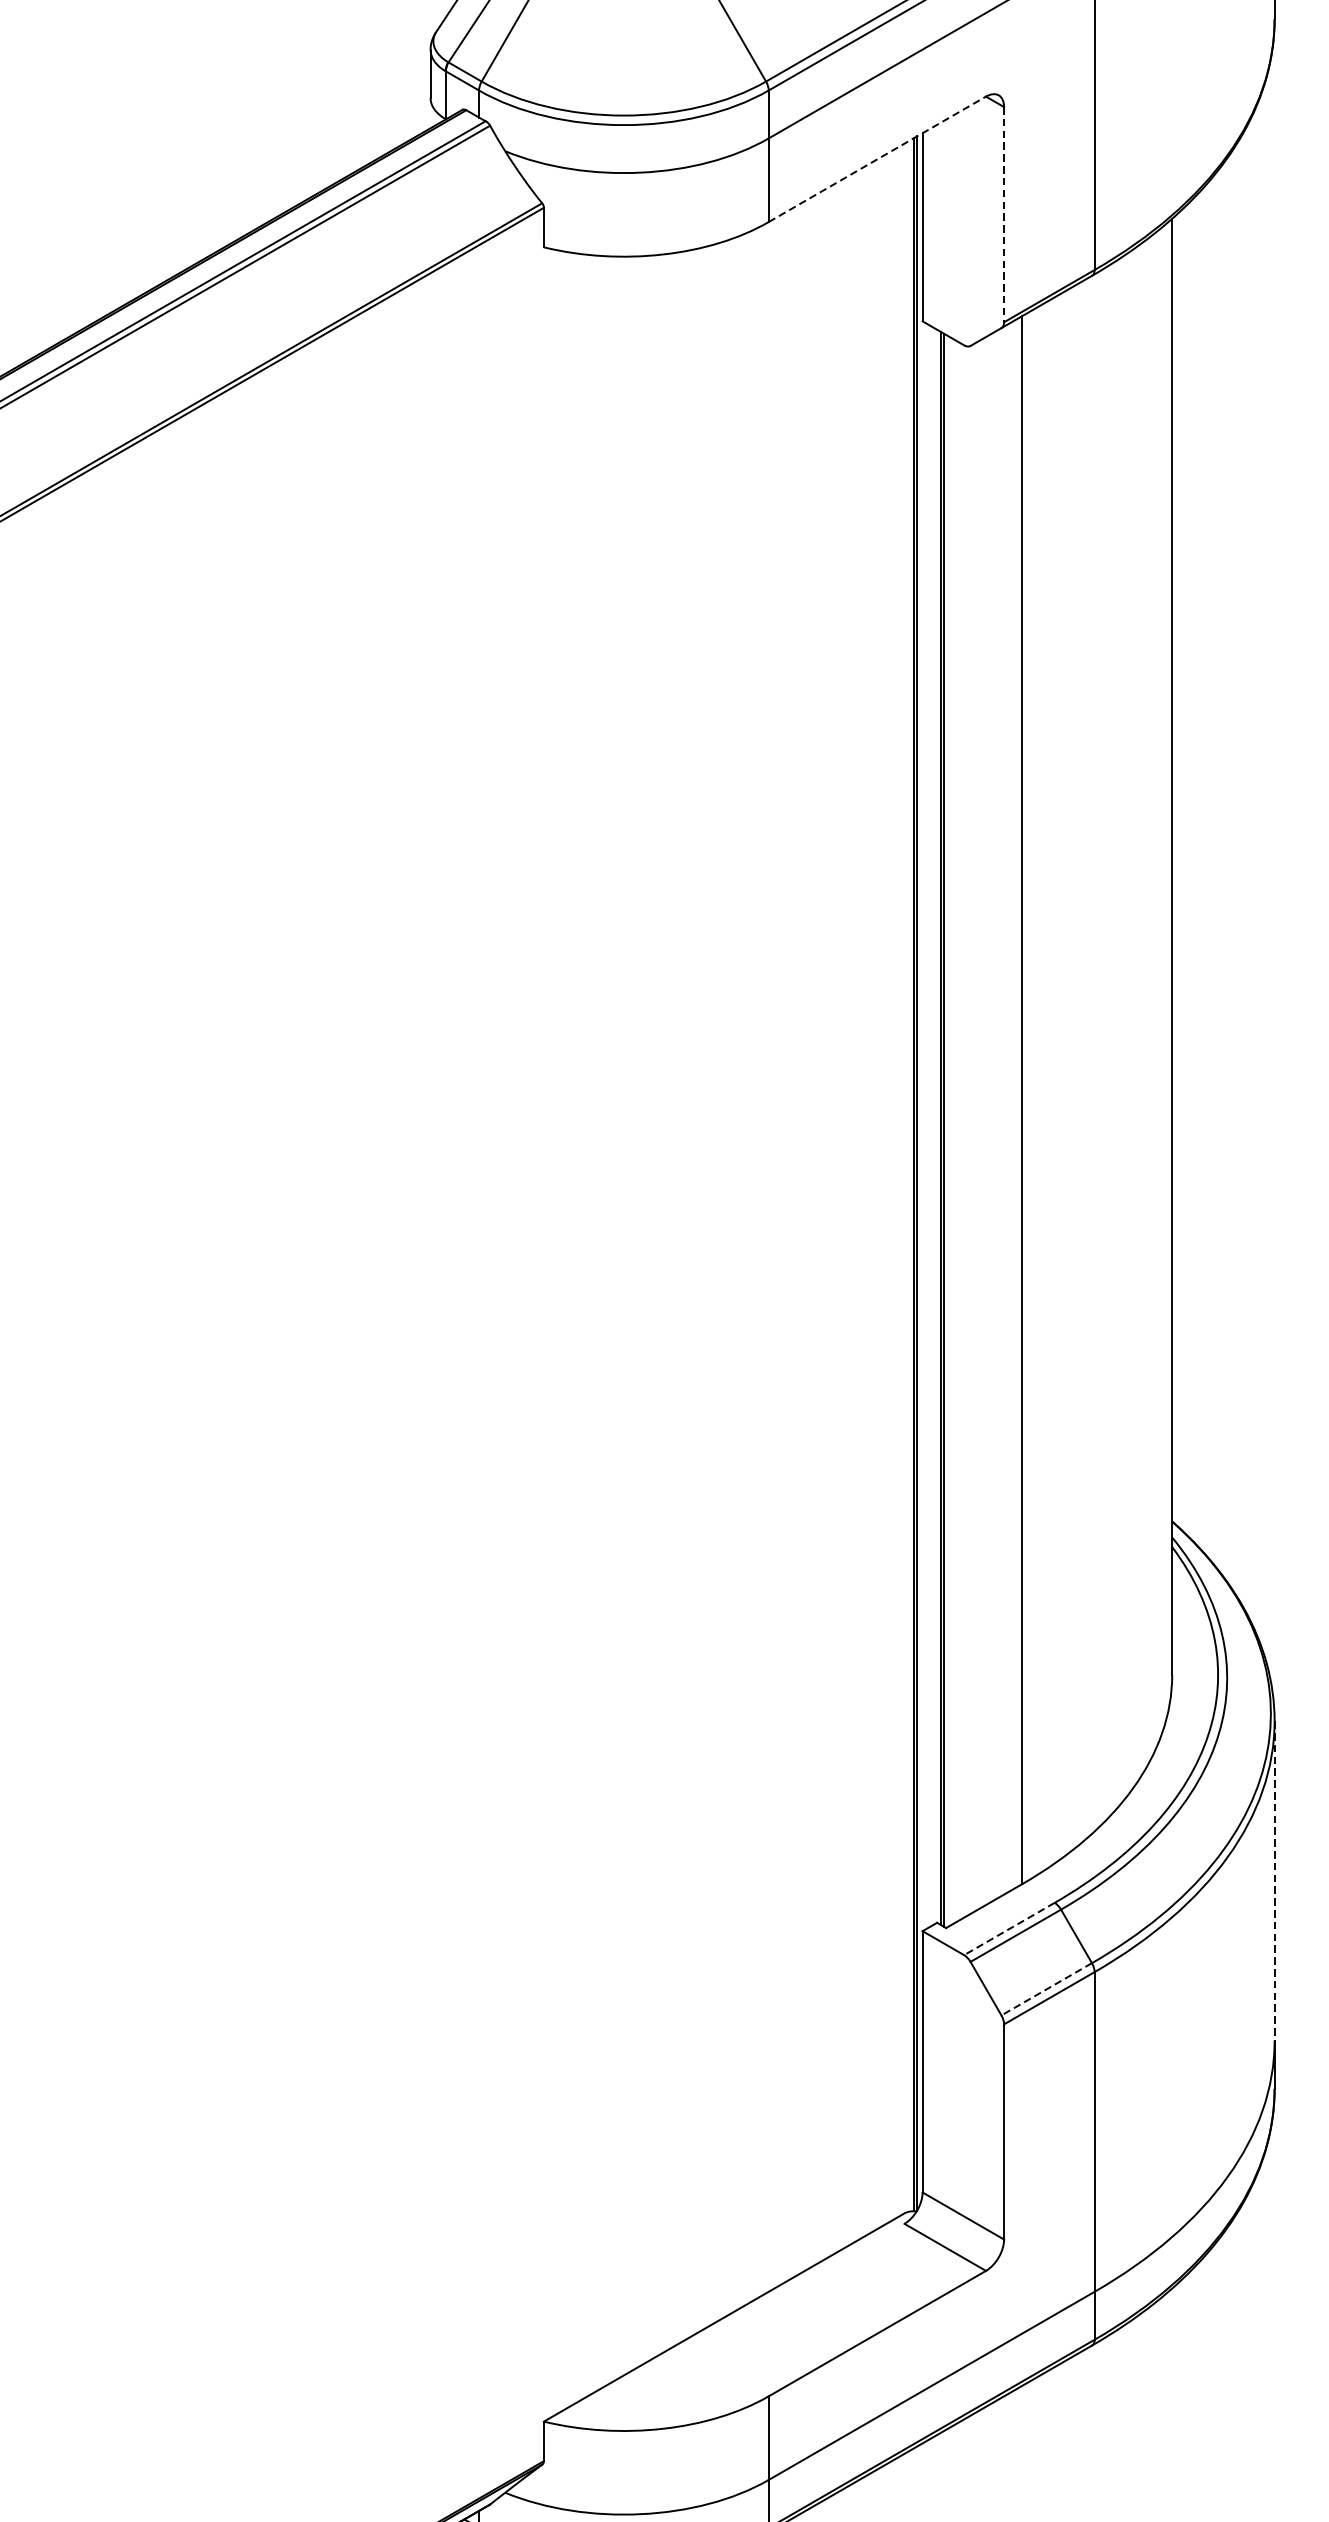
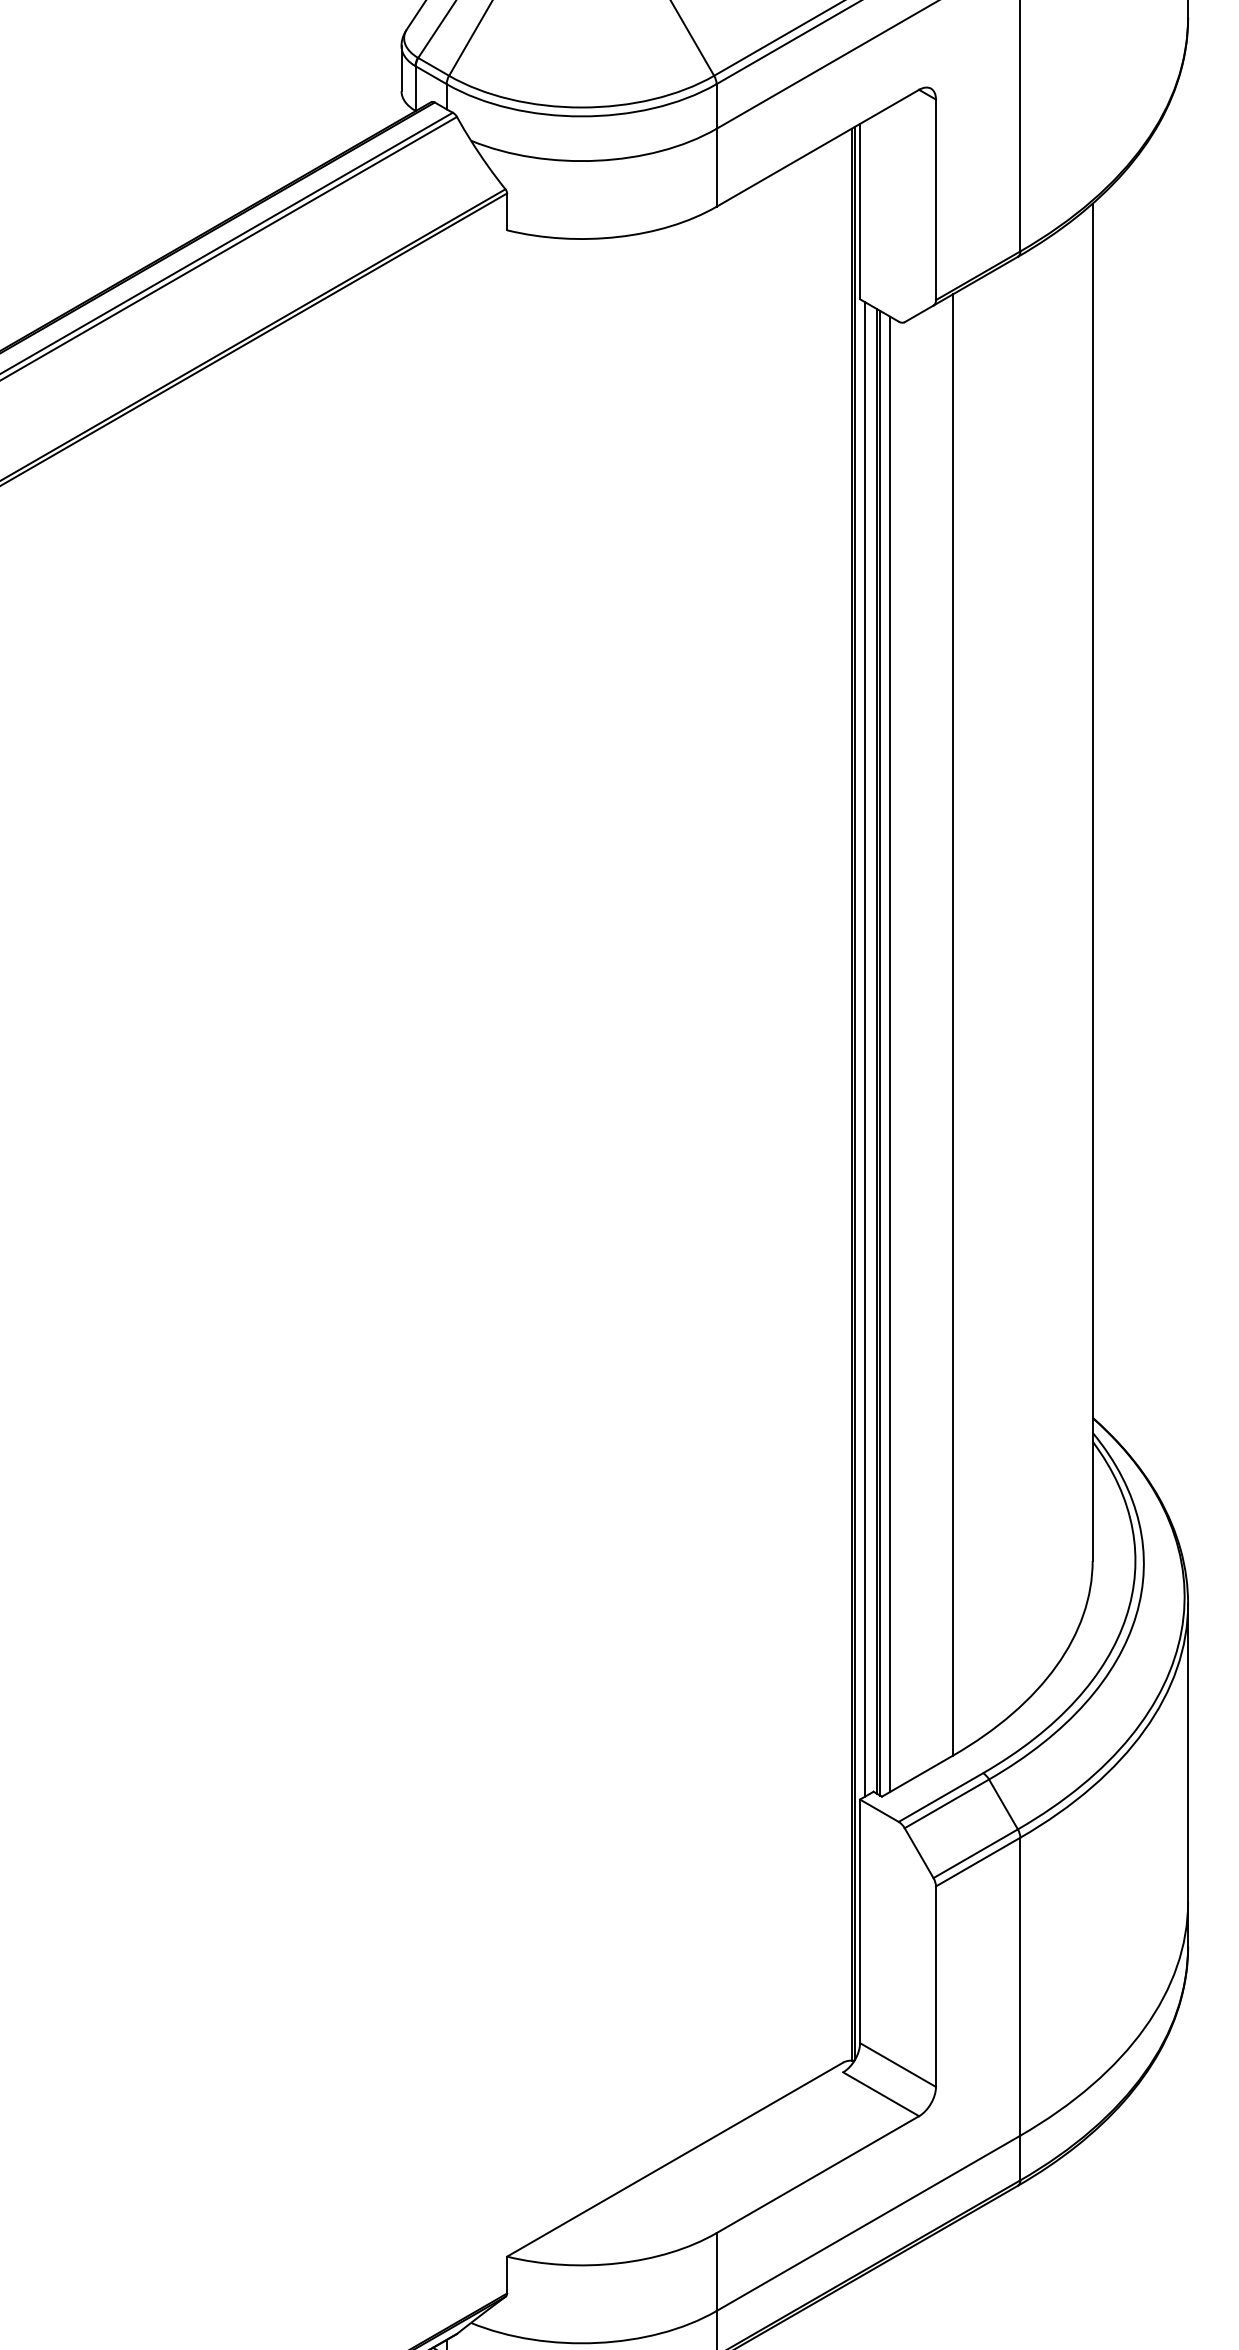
line: (876, 159) -> (817, 148), dashed -> solid
line: (1004, 215) -> (936, 200), dashed -> solid
line: (928, 1126) -> (865, 1049), added
line: (955, 1130) -> (890, 1053), added
line: (1275, 1880) -> (1188, 1752), dashed -> solid
line: (1008, 1928) -> (940, 1797), dashed -> solid
line: (1046, 1989) -> (975, 1853), dashed -> solid

